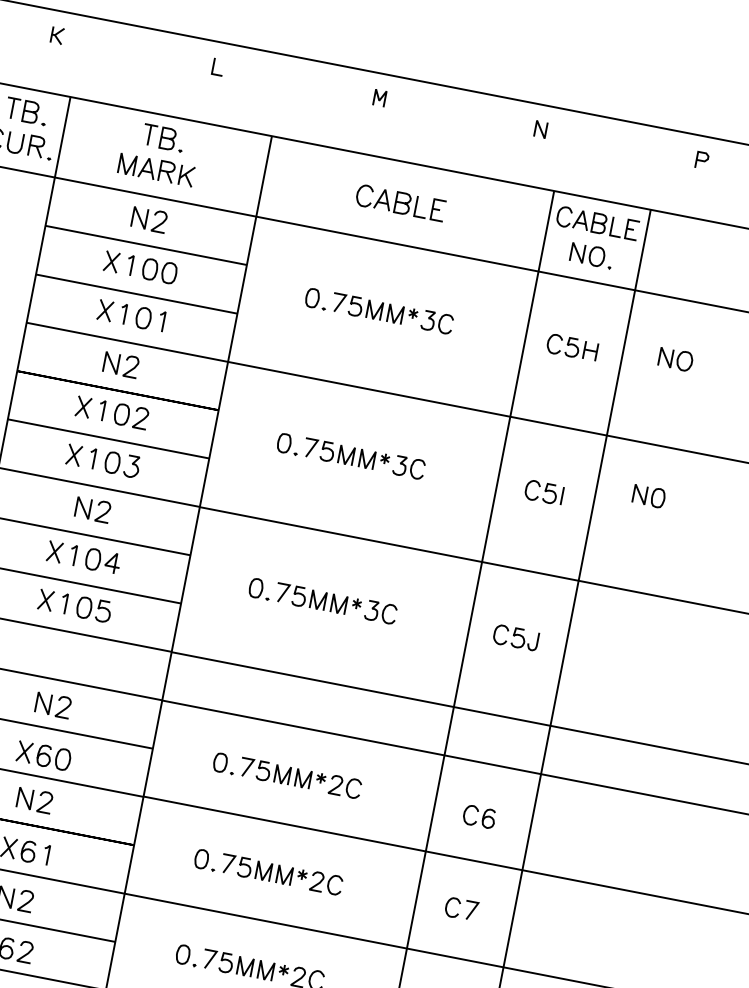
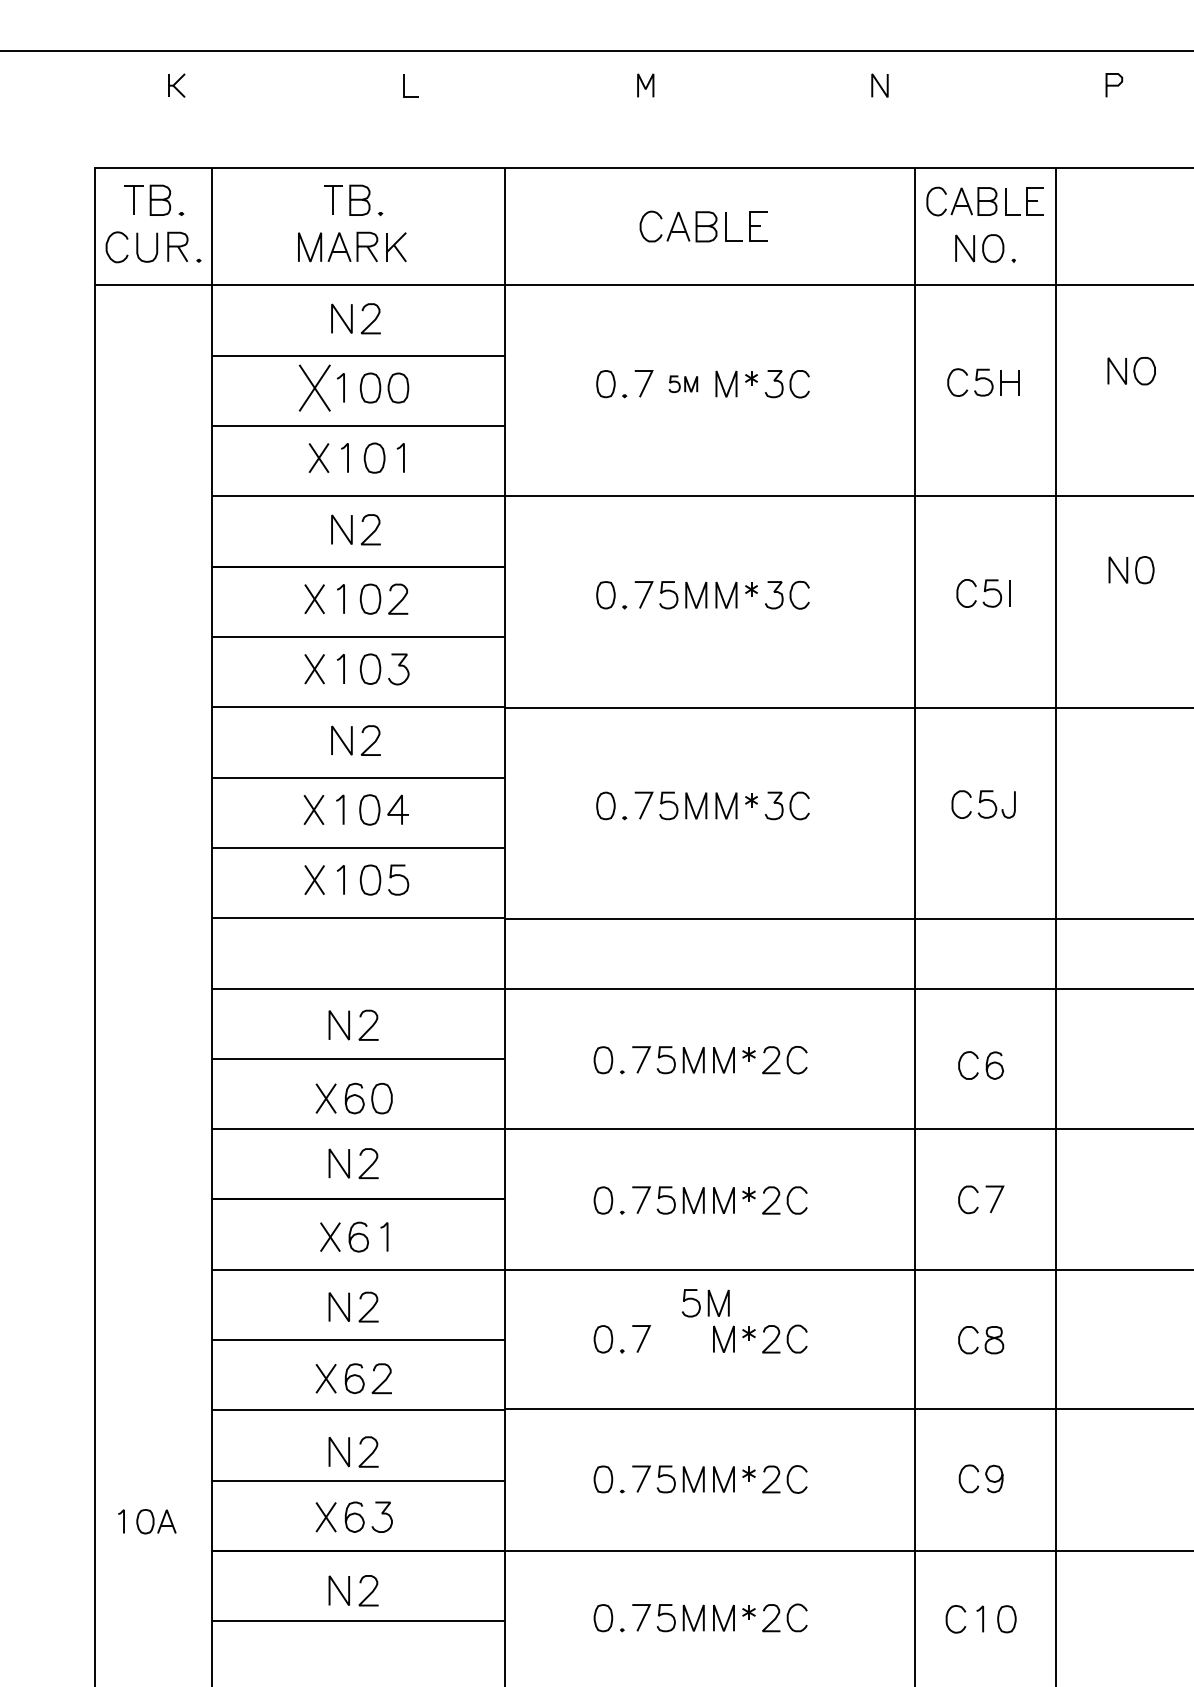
part: (111, 261) -> (314, 387), size x1.6
part: (365, 308) -> (683, 384), size x0.6
part: (236, 965) -> (705, 1303), moved

